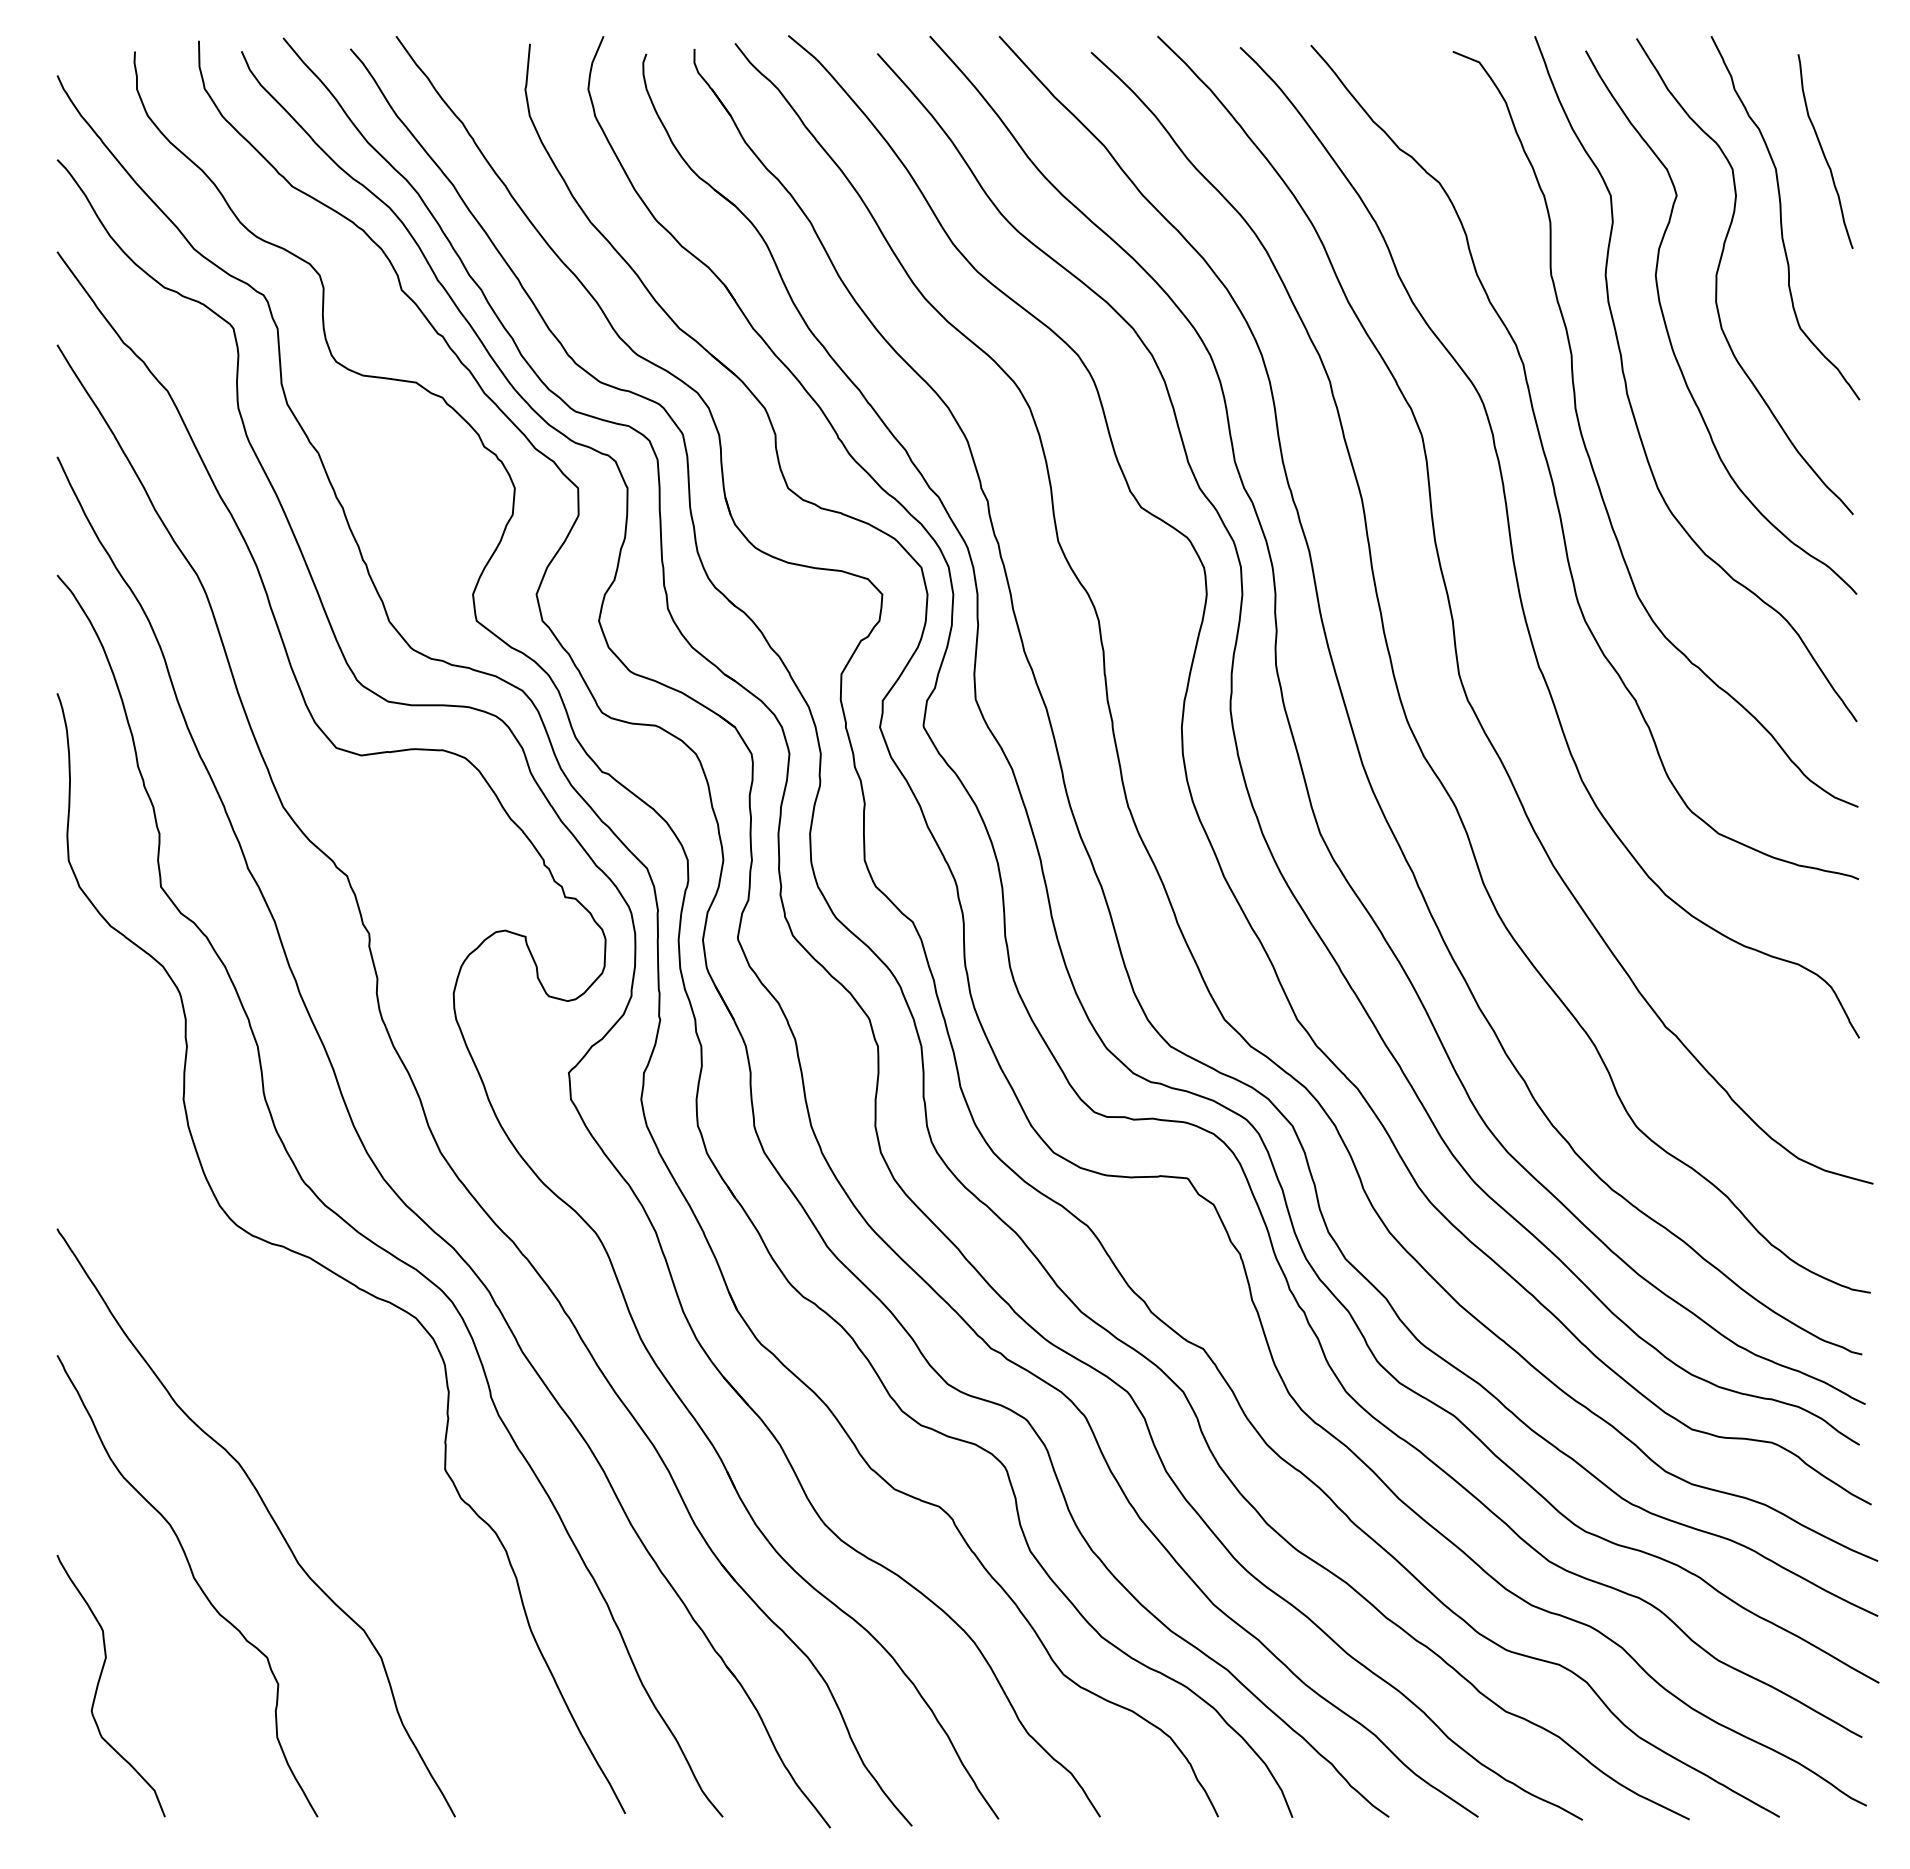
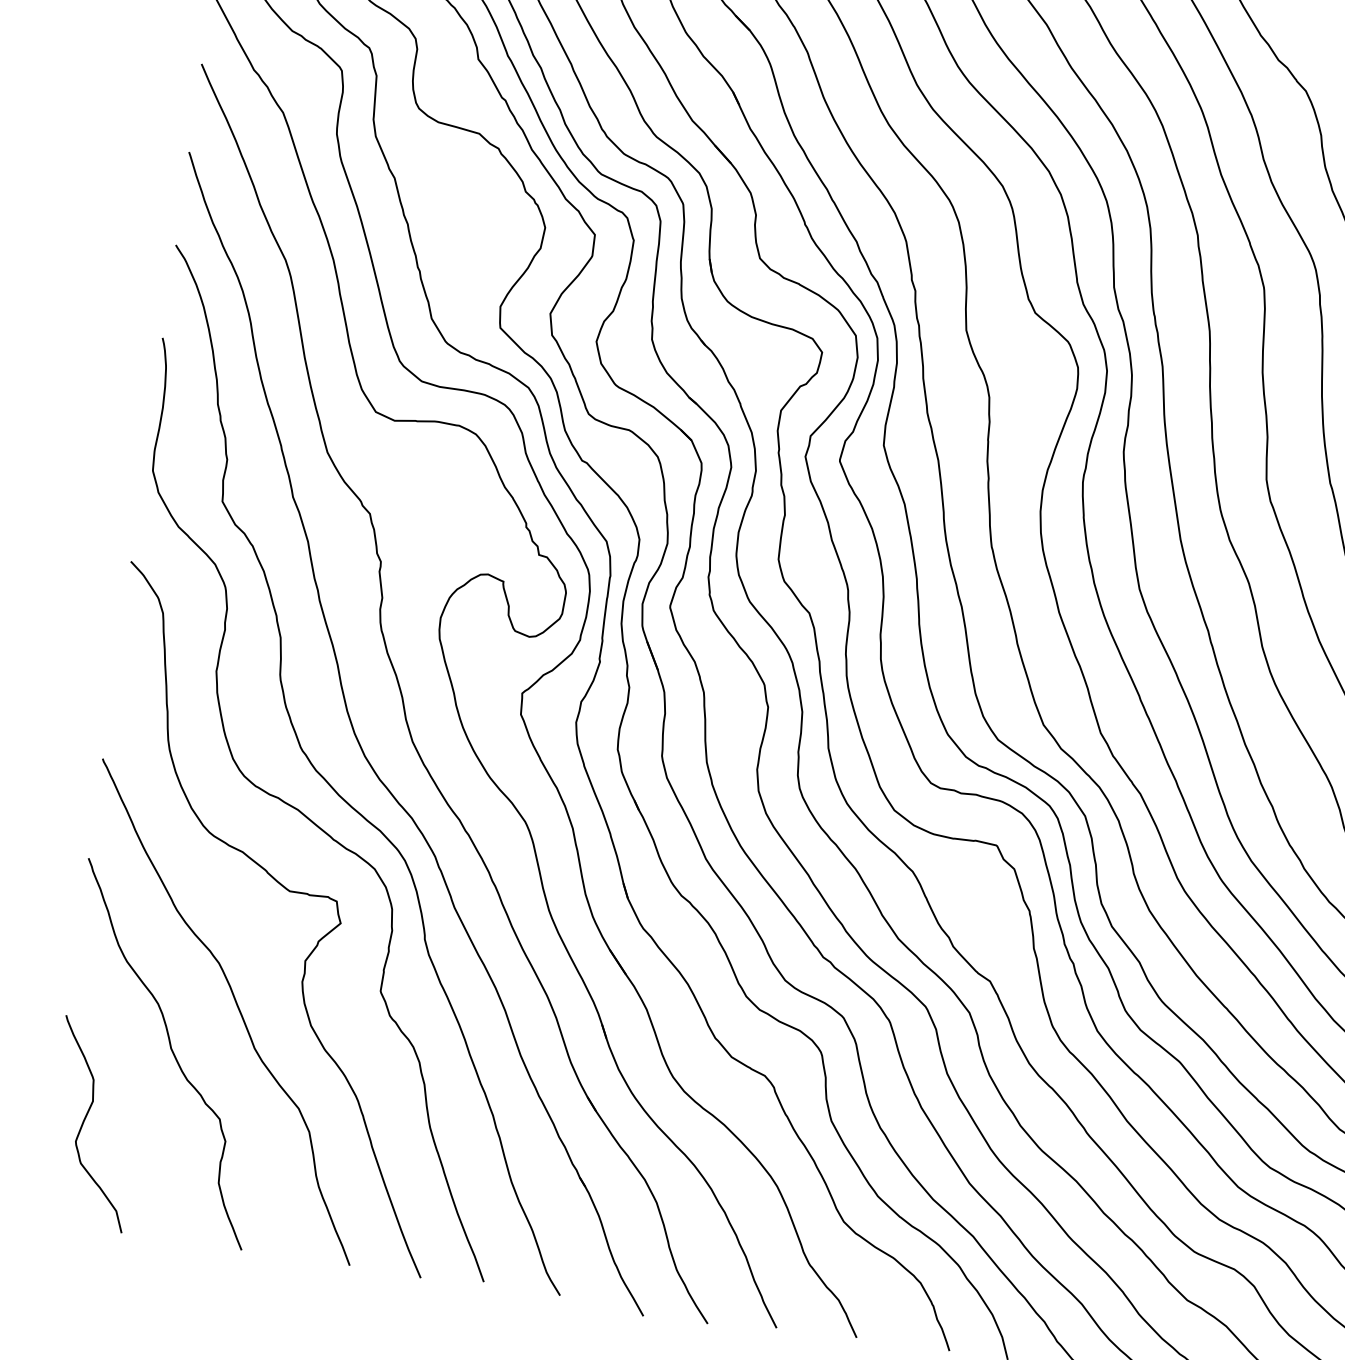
curve: (312, 1361) -> (288, 891), added

